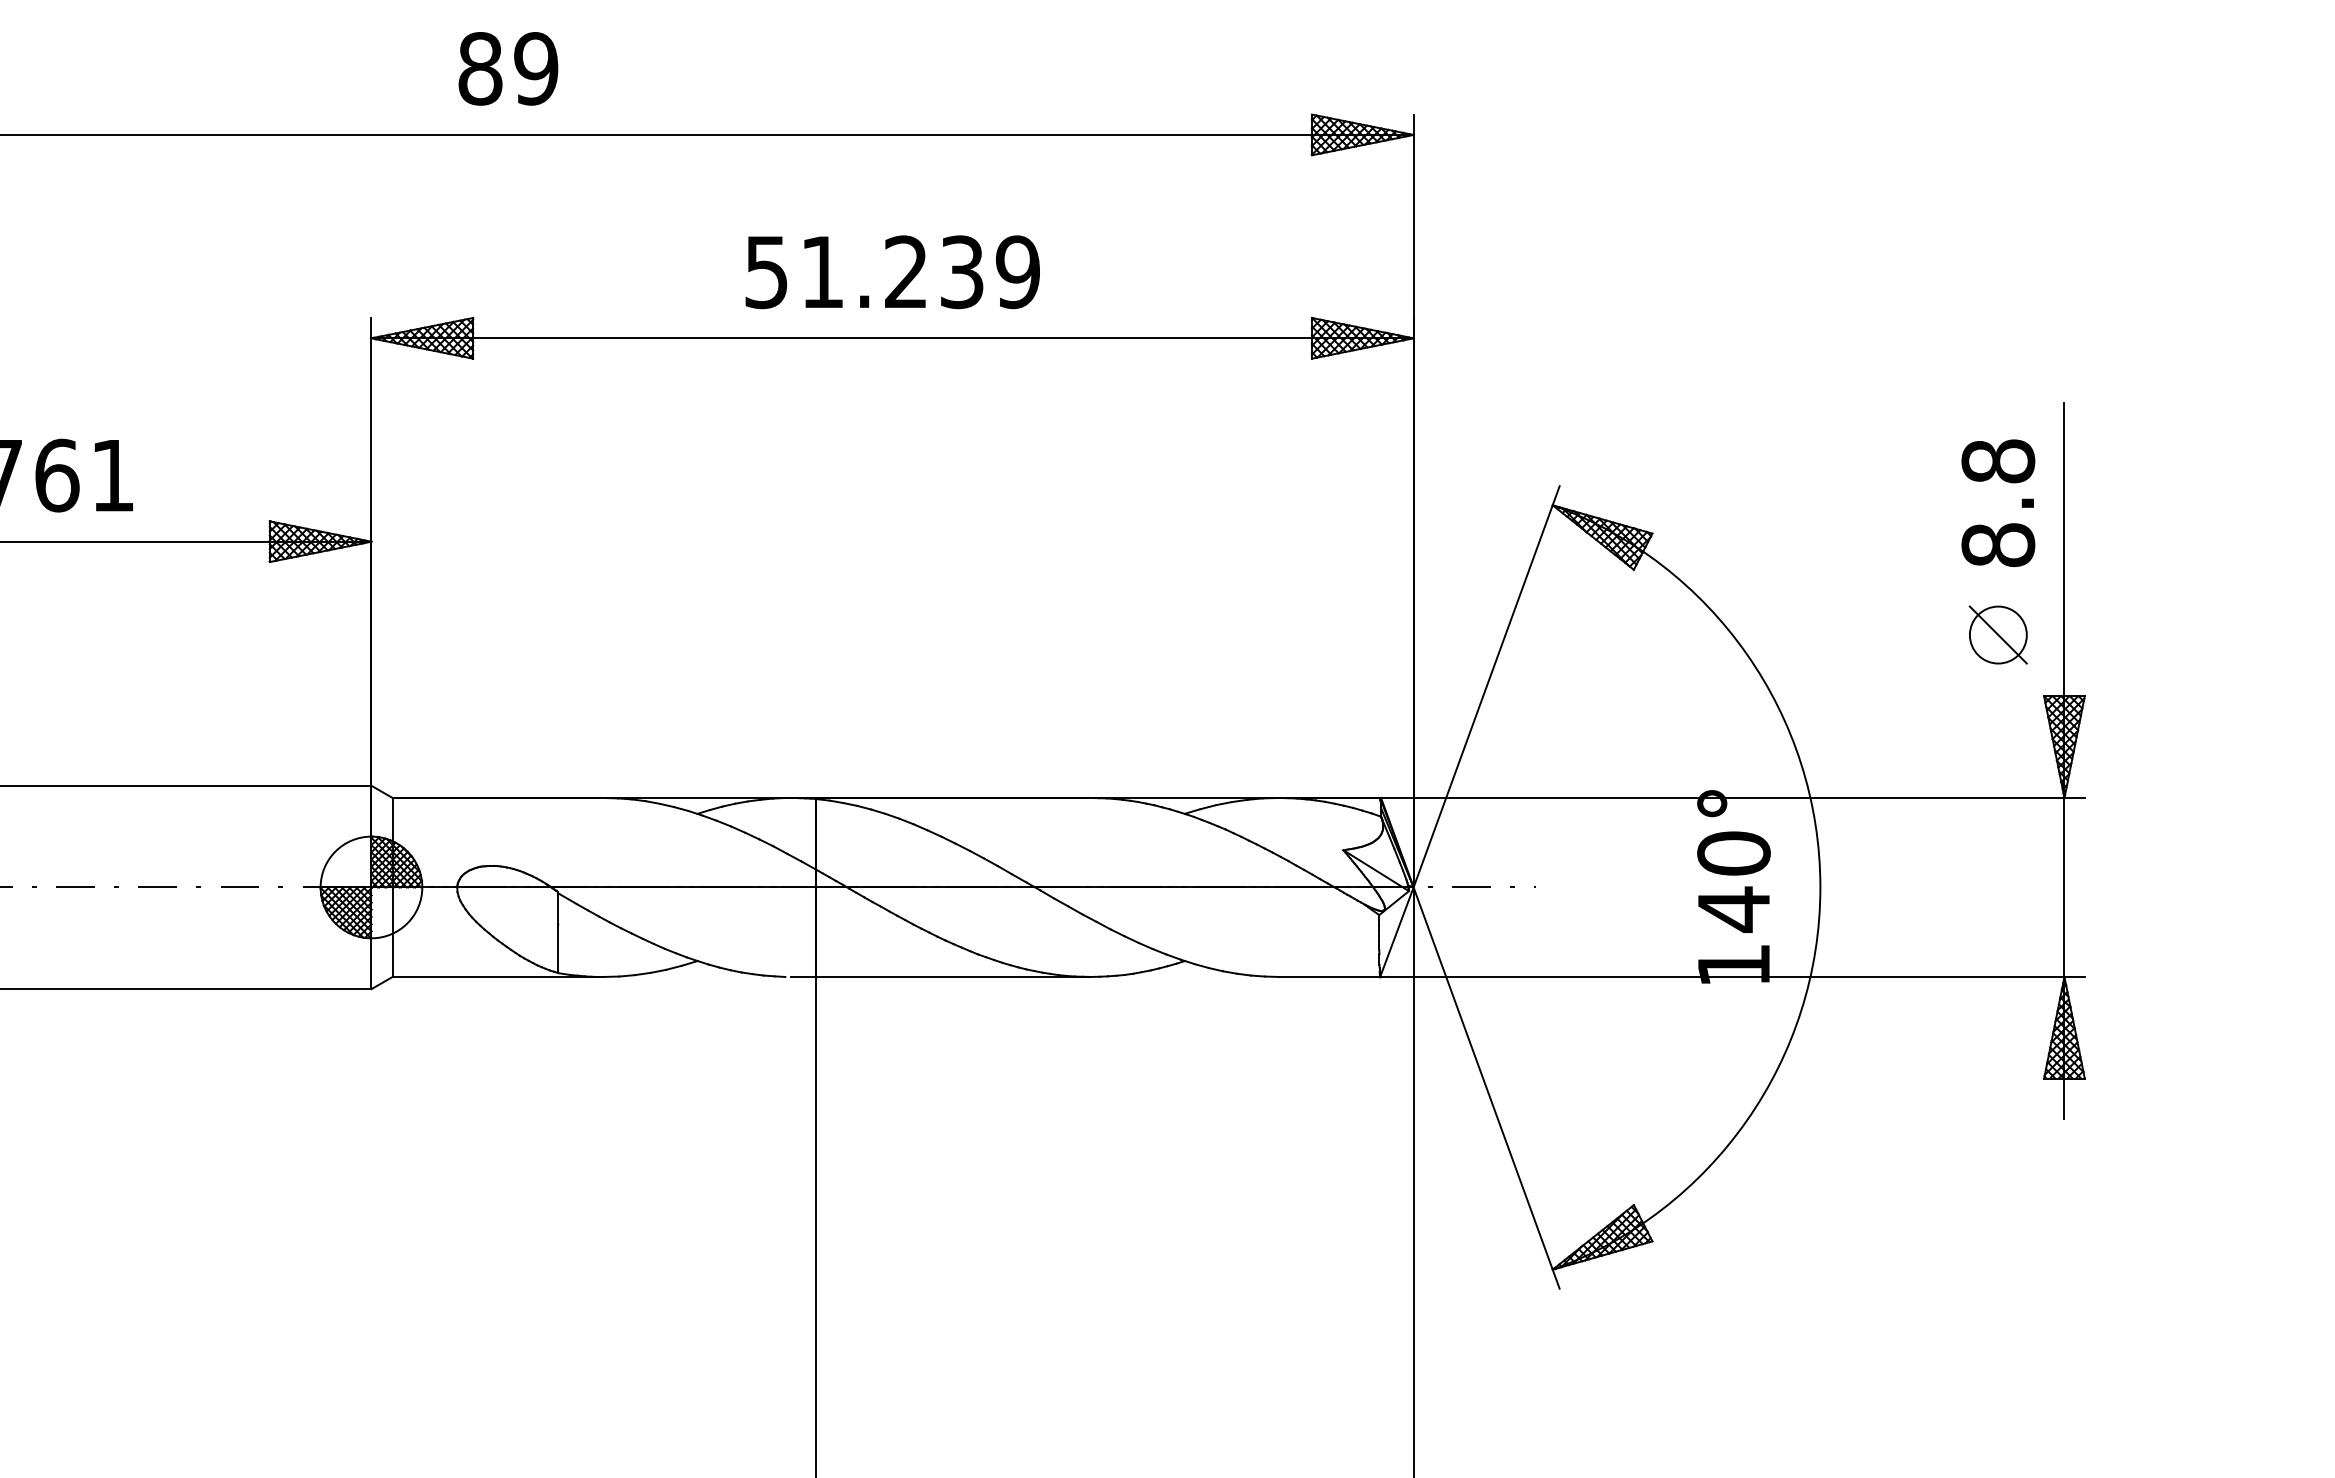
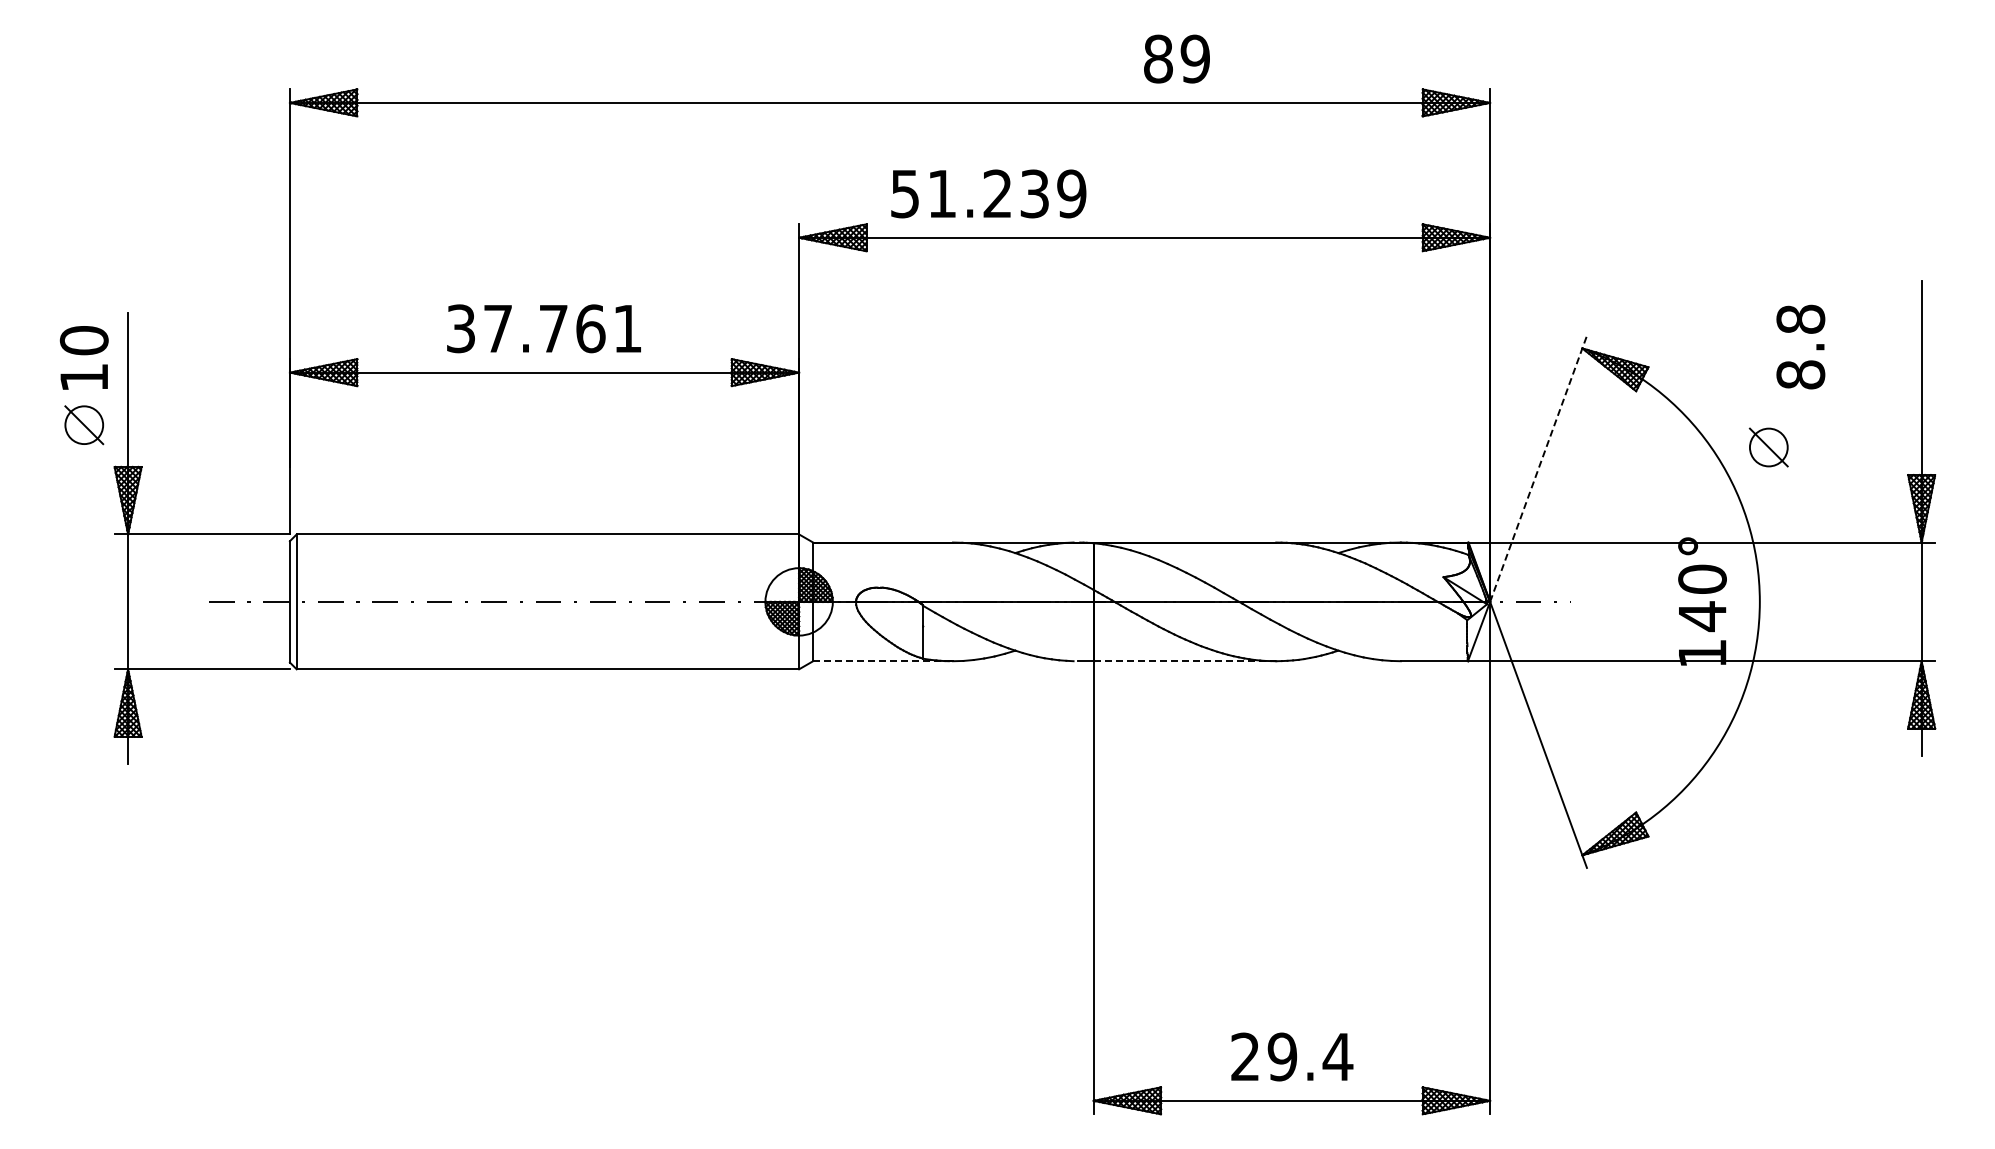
text: (507, 67) -> (1176, 58), moved
text: (892, 271) -> (988, 193), moved
text: (1997, 502) -> (1800, 346), moved
part: (1997, 635) -> (1768, 447), moved
line: (1486, 686) -> (1538, 468), solid -> dashed
line: (498, 977) -> (883, 661), solid -> dashed
line: (954, 977) -> (1185, 661), solid -> dashed

